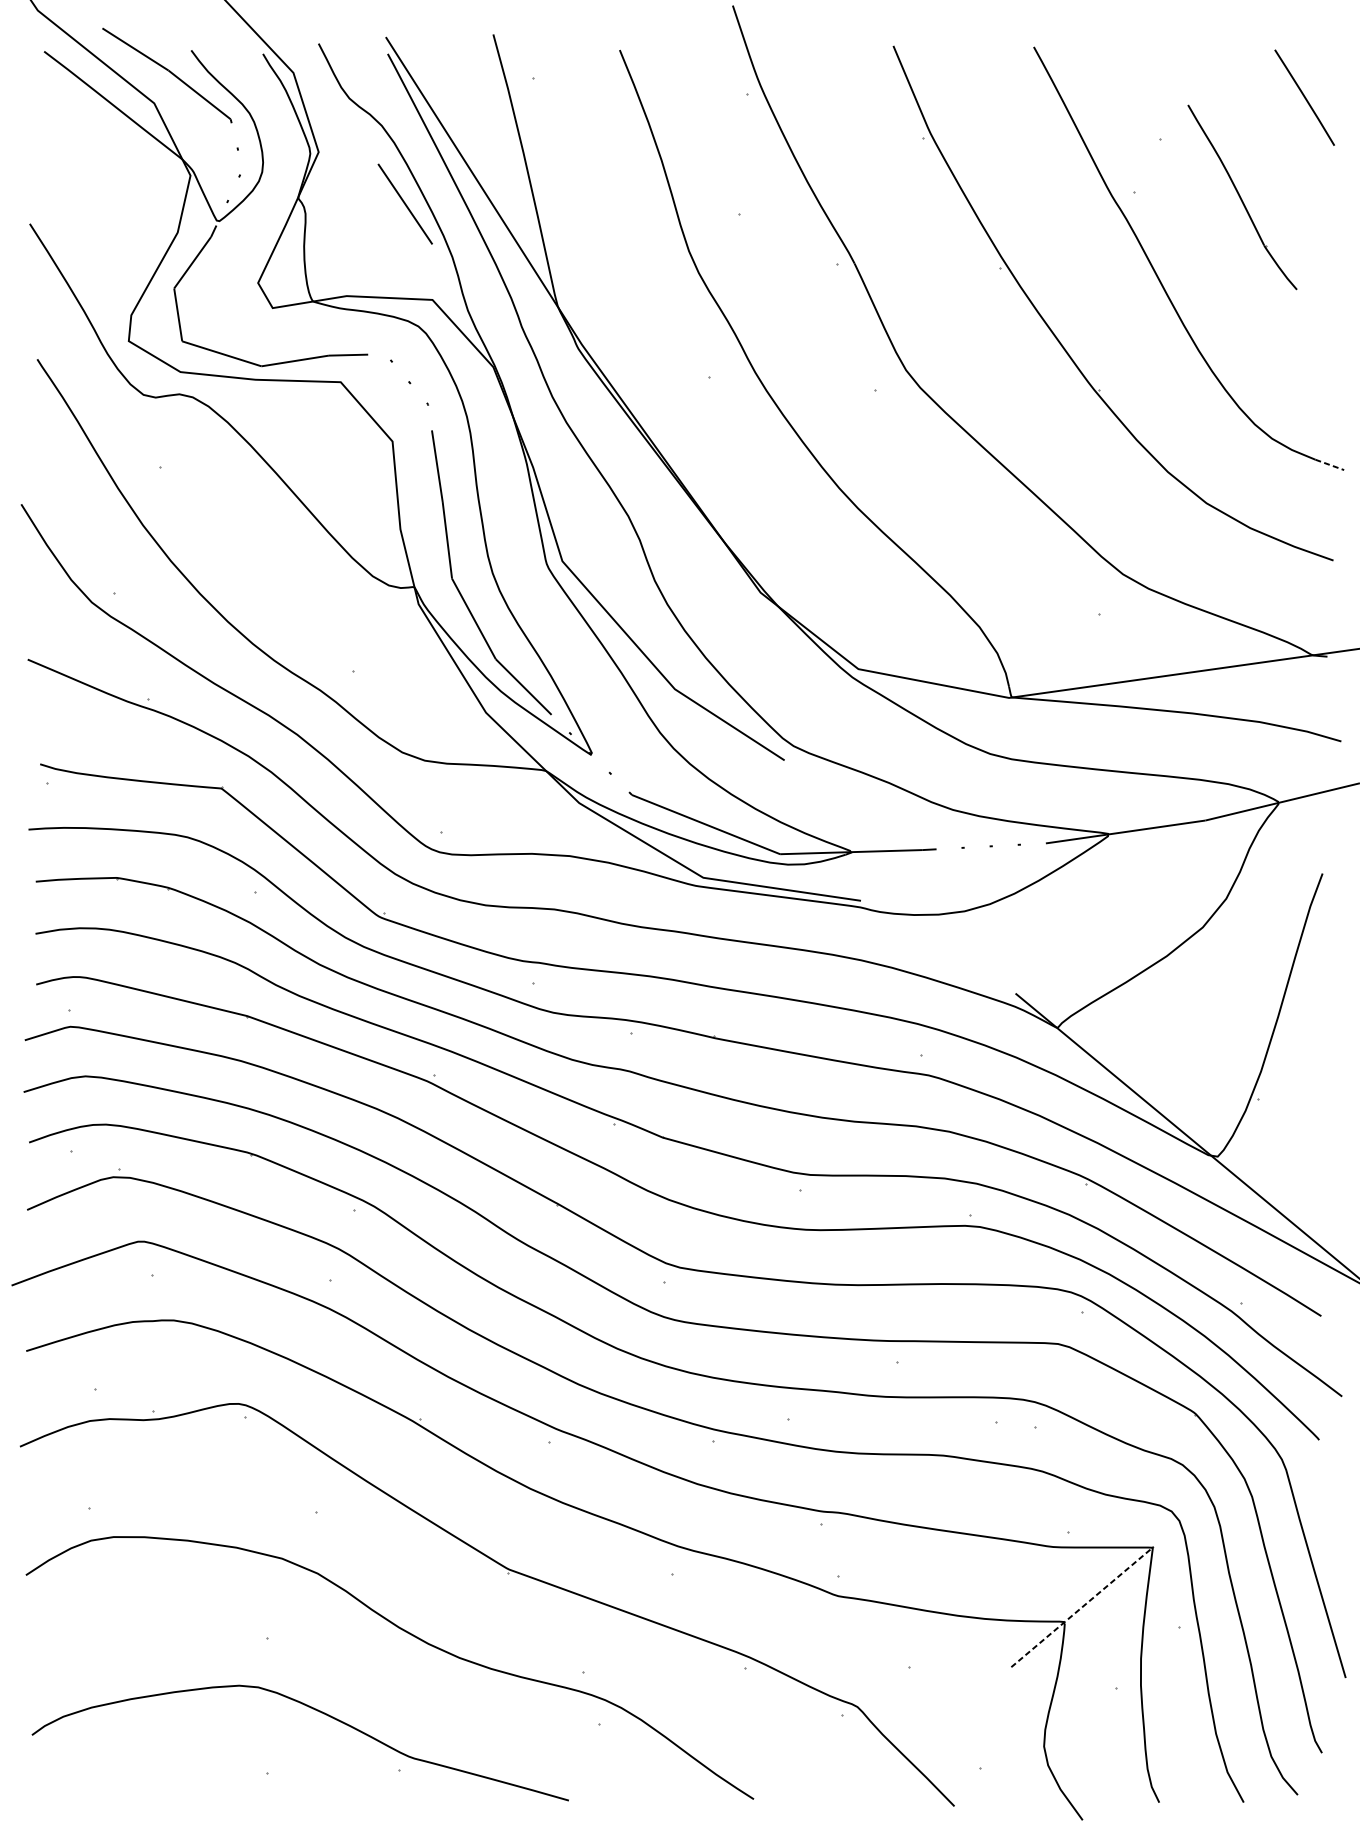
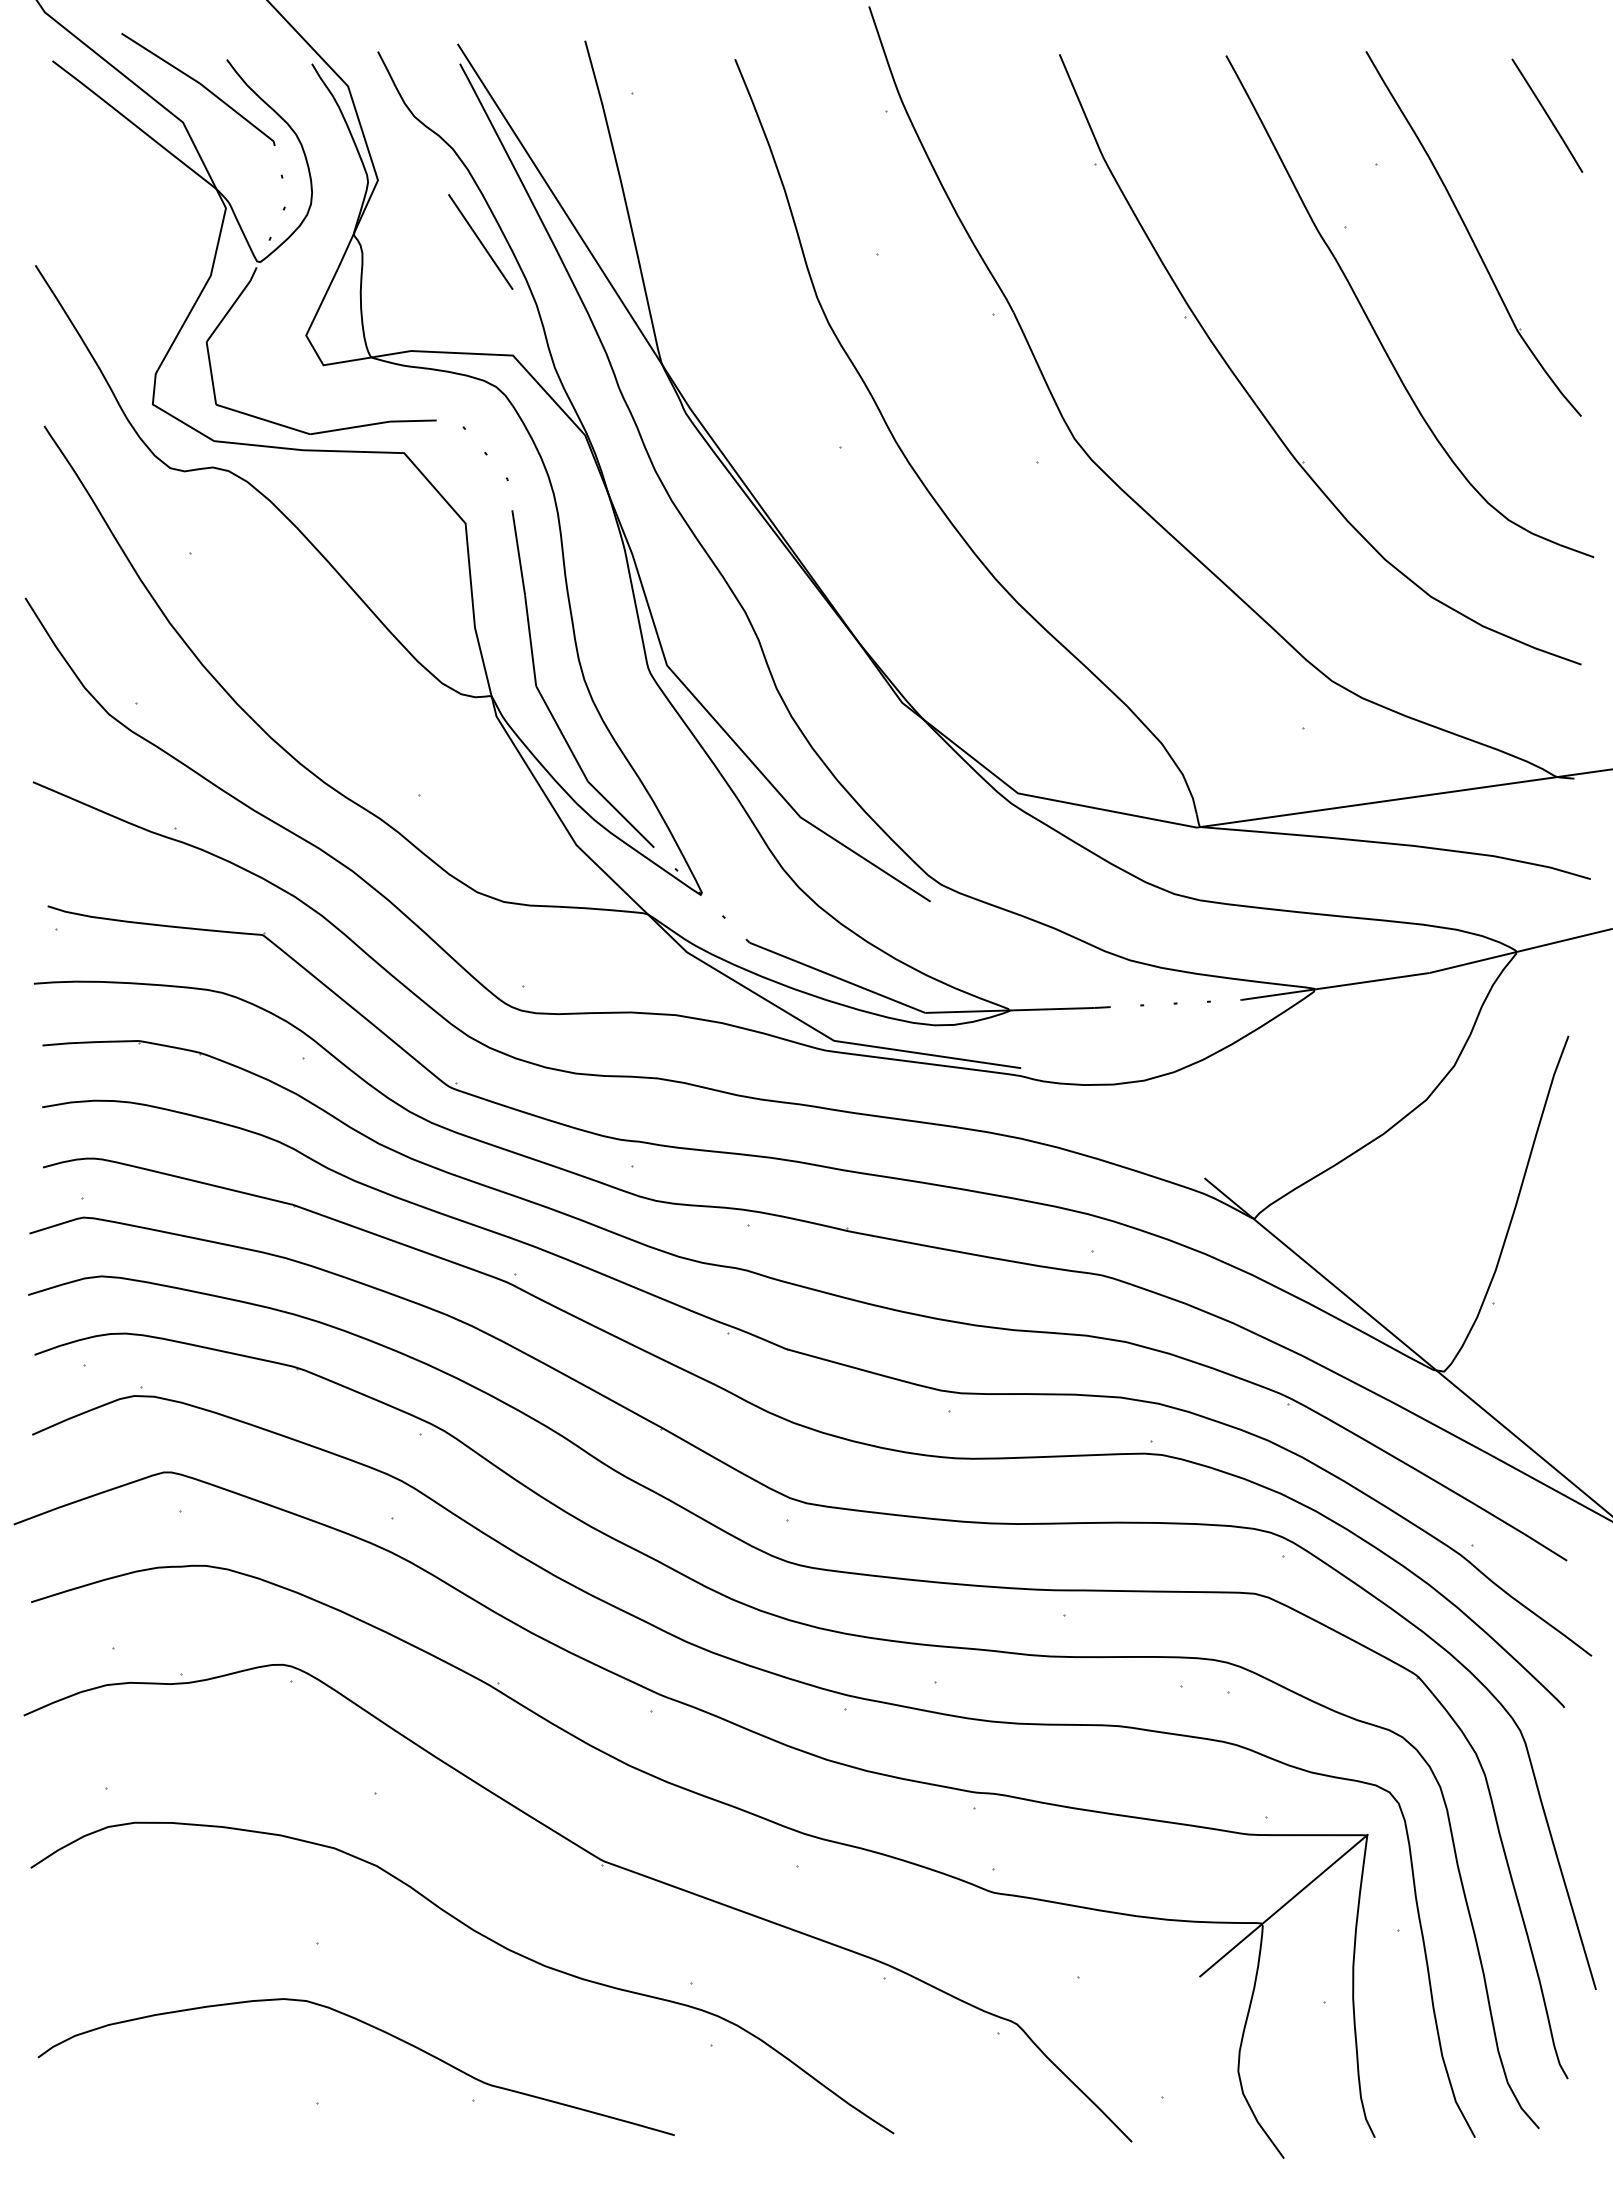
part: (1242, 197) -> (1473, 233), size x1.67
line: (1330, 465) -> (1577, 551), dashed -> solid
line: (1082, 1606) -> (1283, 1905), dashed -> solid

